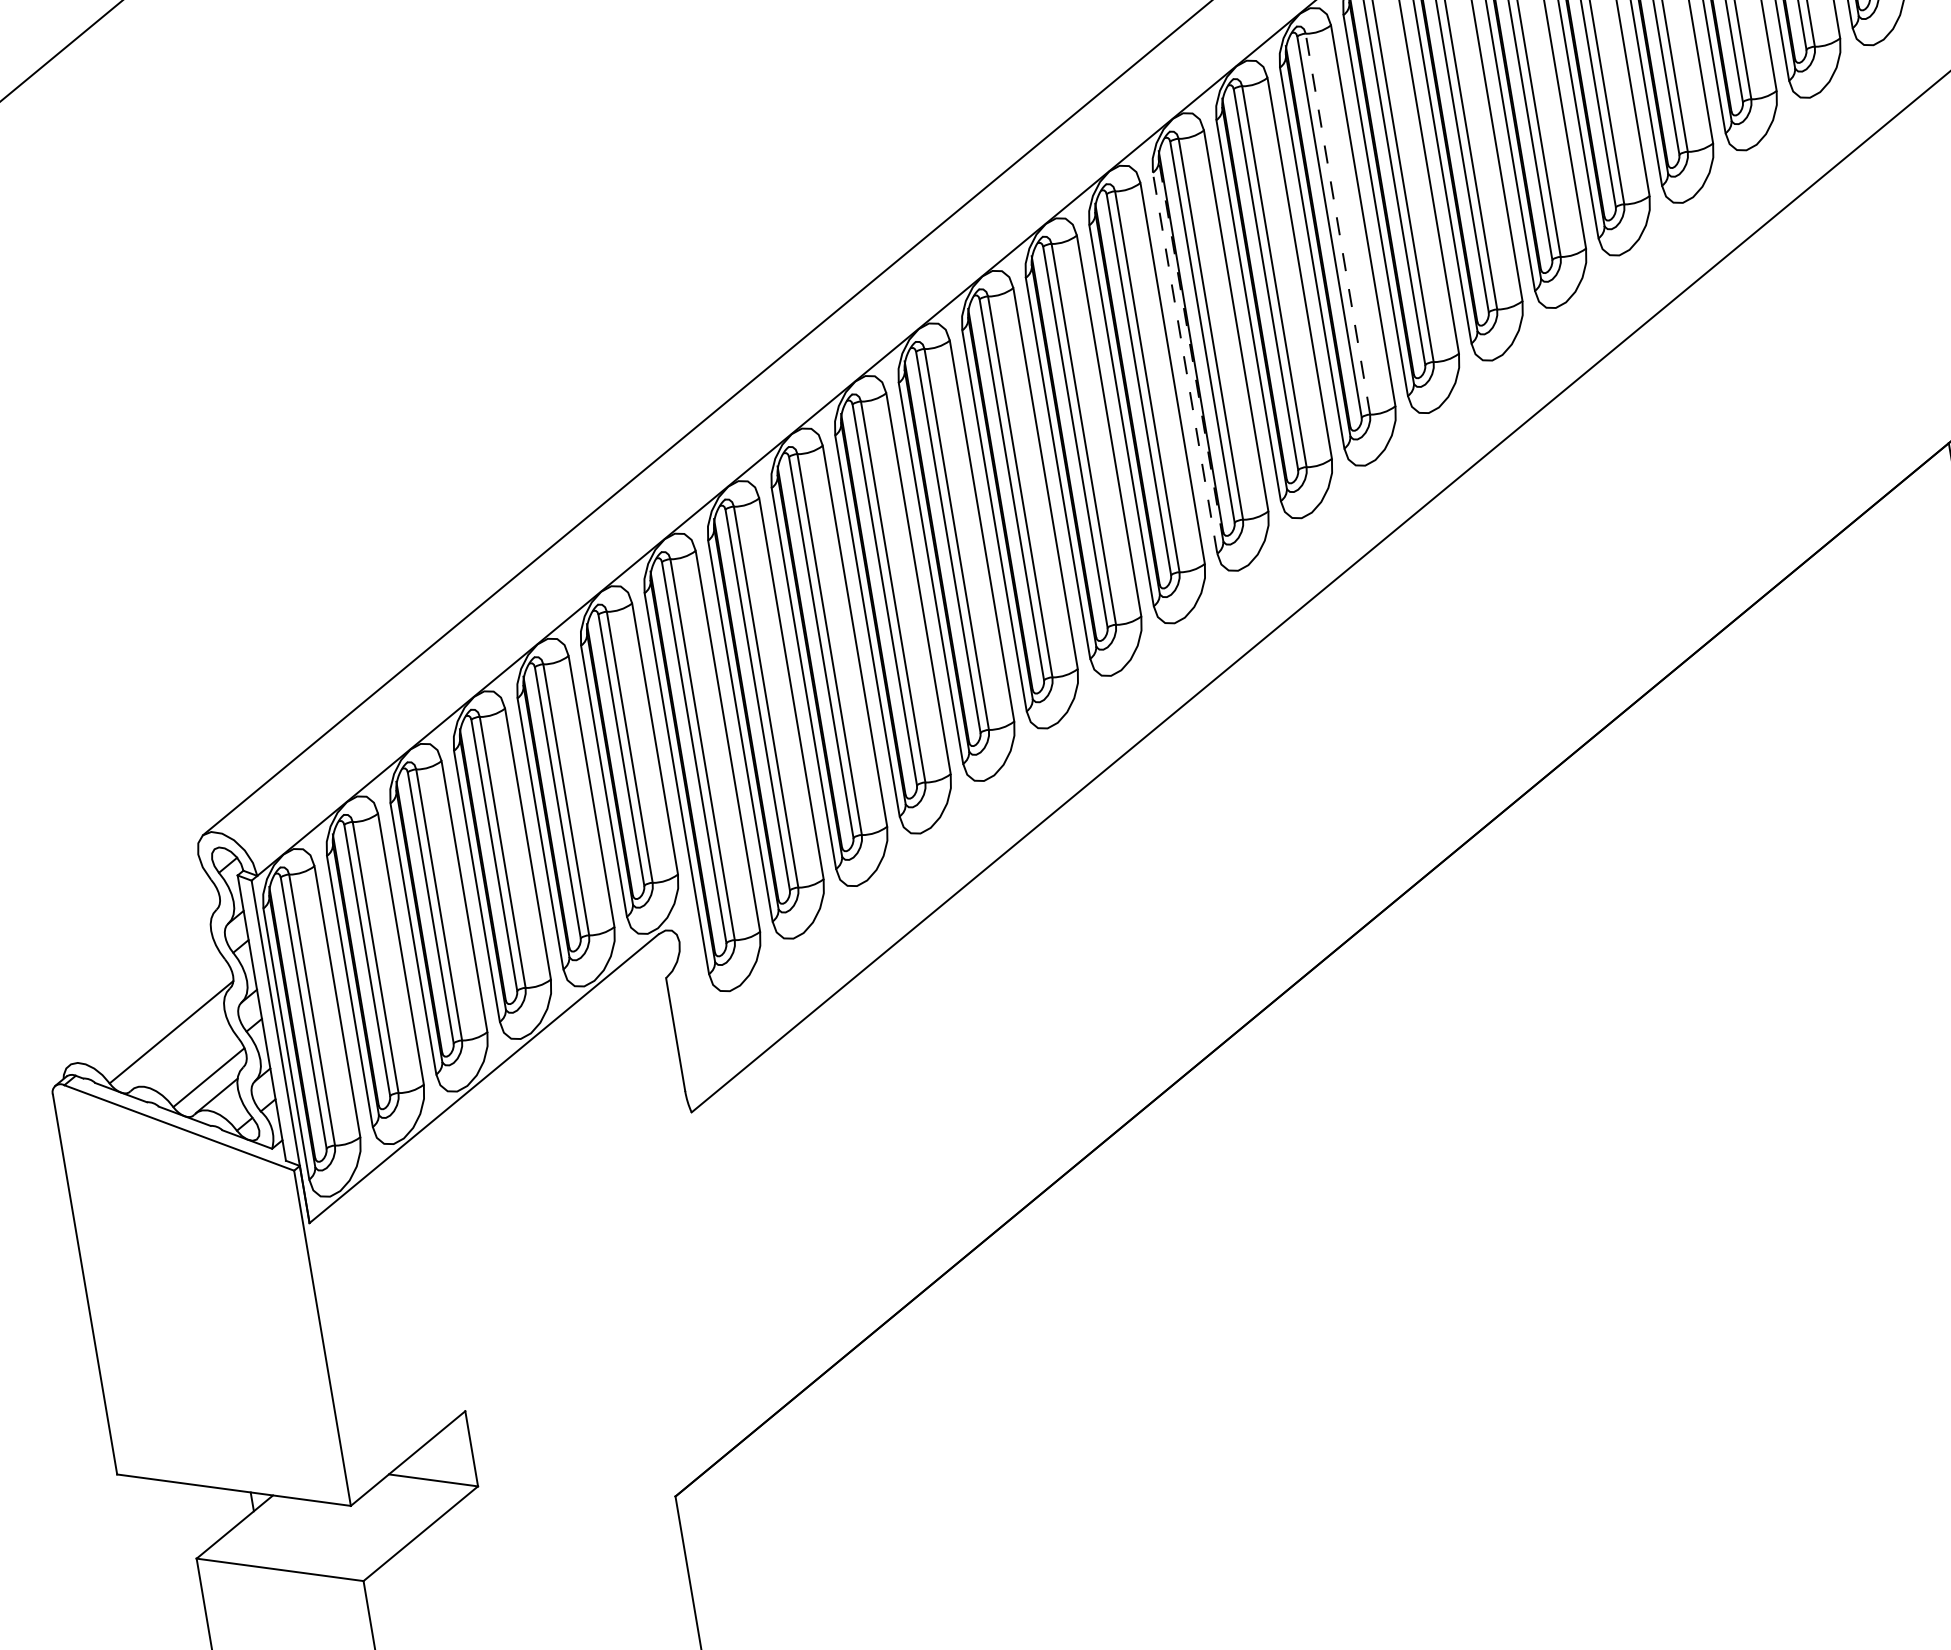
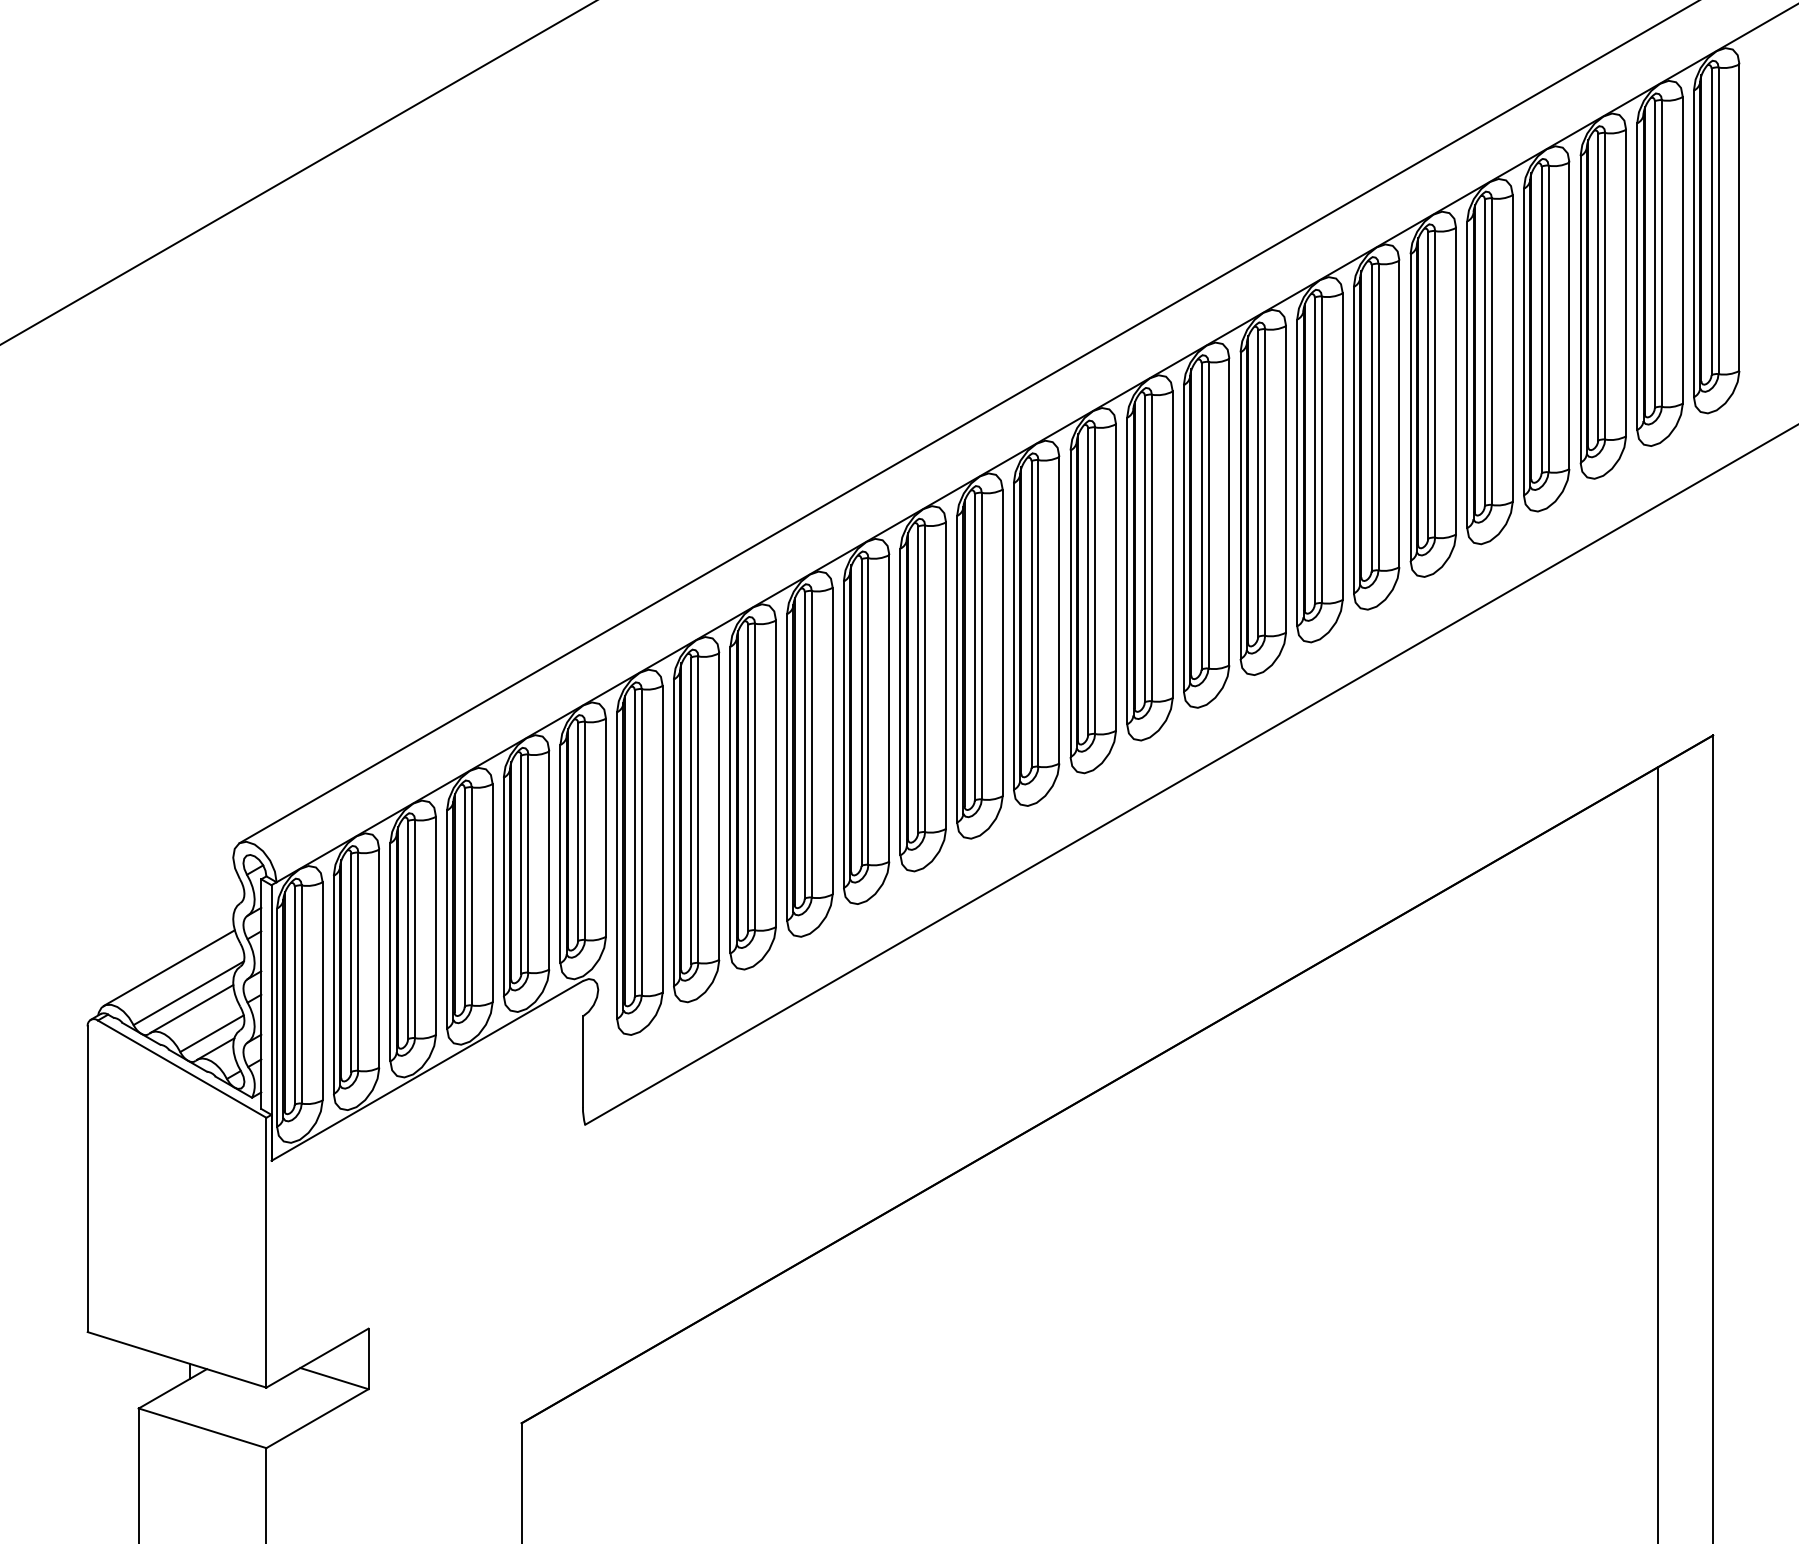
line: (1337, 223) -> (1208, 514), dashed -> solid
line: (1190, 350) -> (1076, 594), dashed -> solid
line: (1185, 362) -> (1070, 603), dashed -> solid
line: (140, 1004) -> (168, 967), added
line: (178, 1050) -> (191, 1008), added

